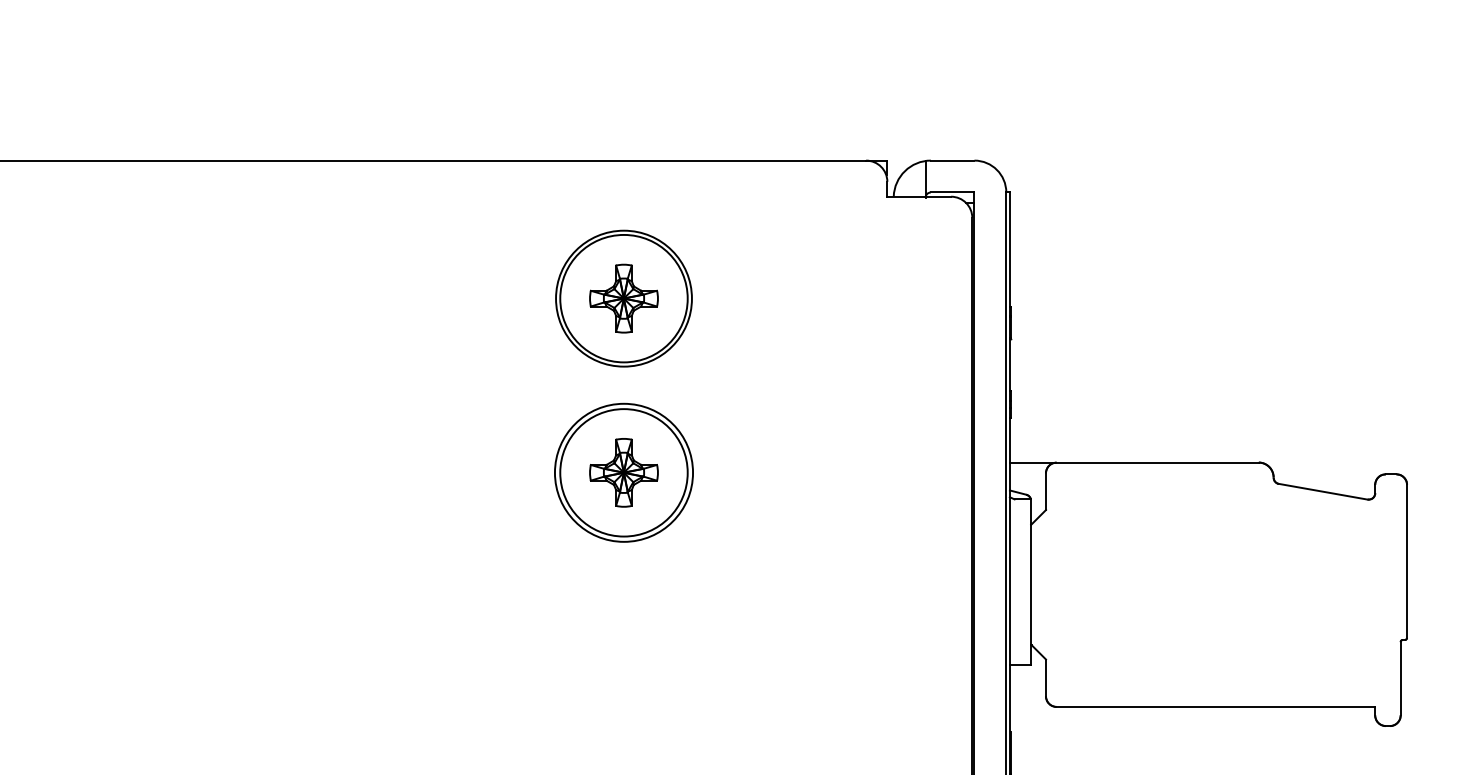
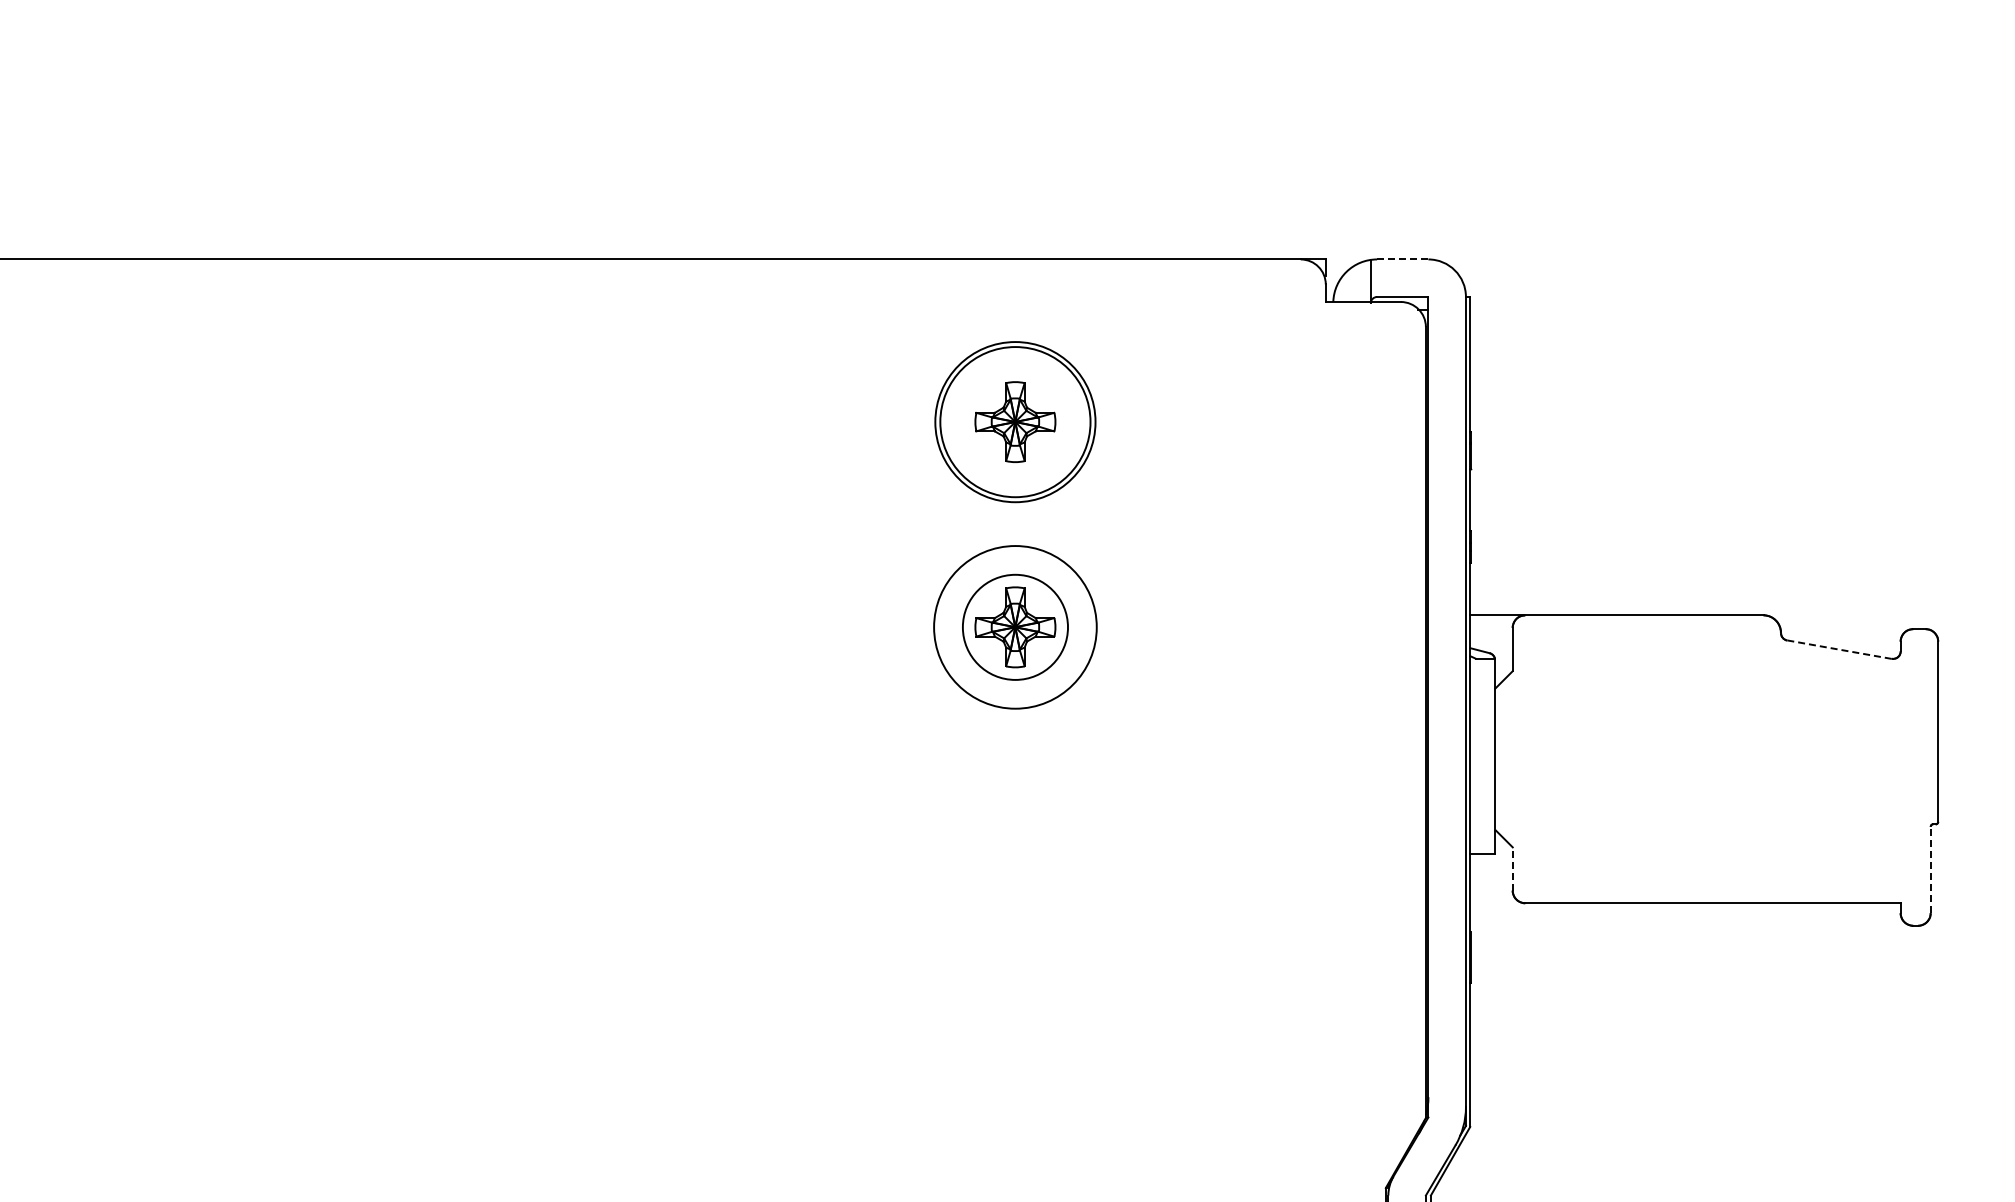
line: (952, 160) -> (1402, 259), solid -> dashed
circle: (624, 472) -> (1015, 627), size x0.7
line: (1322, 491) -> (1838, 649), solid -> dashed
line: (1045, 678) -> (1512, 869), solid -> dashed
line: (1400, 678) -> (1930, 869), solid -> dashed

